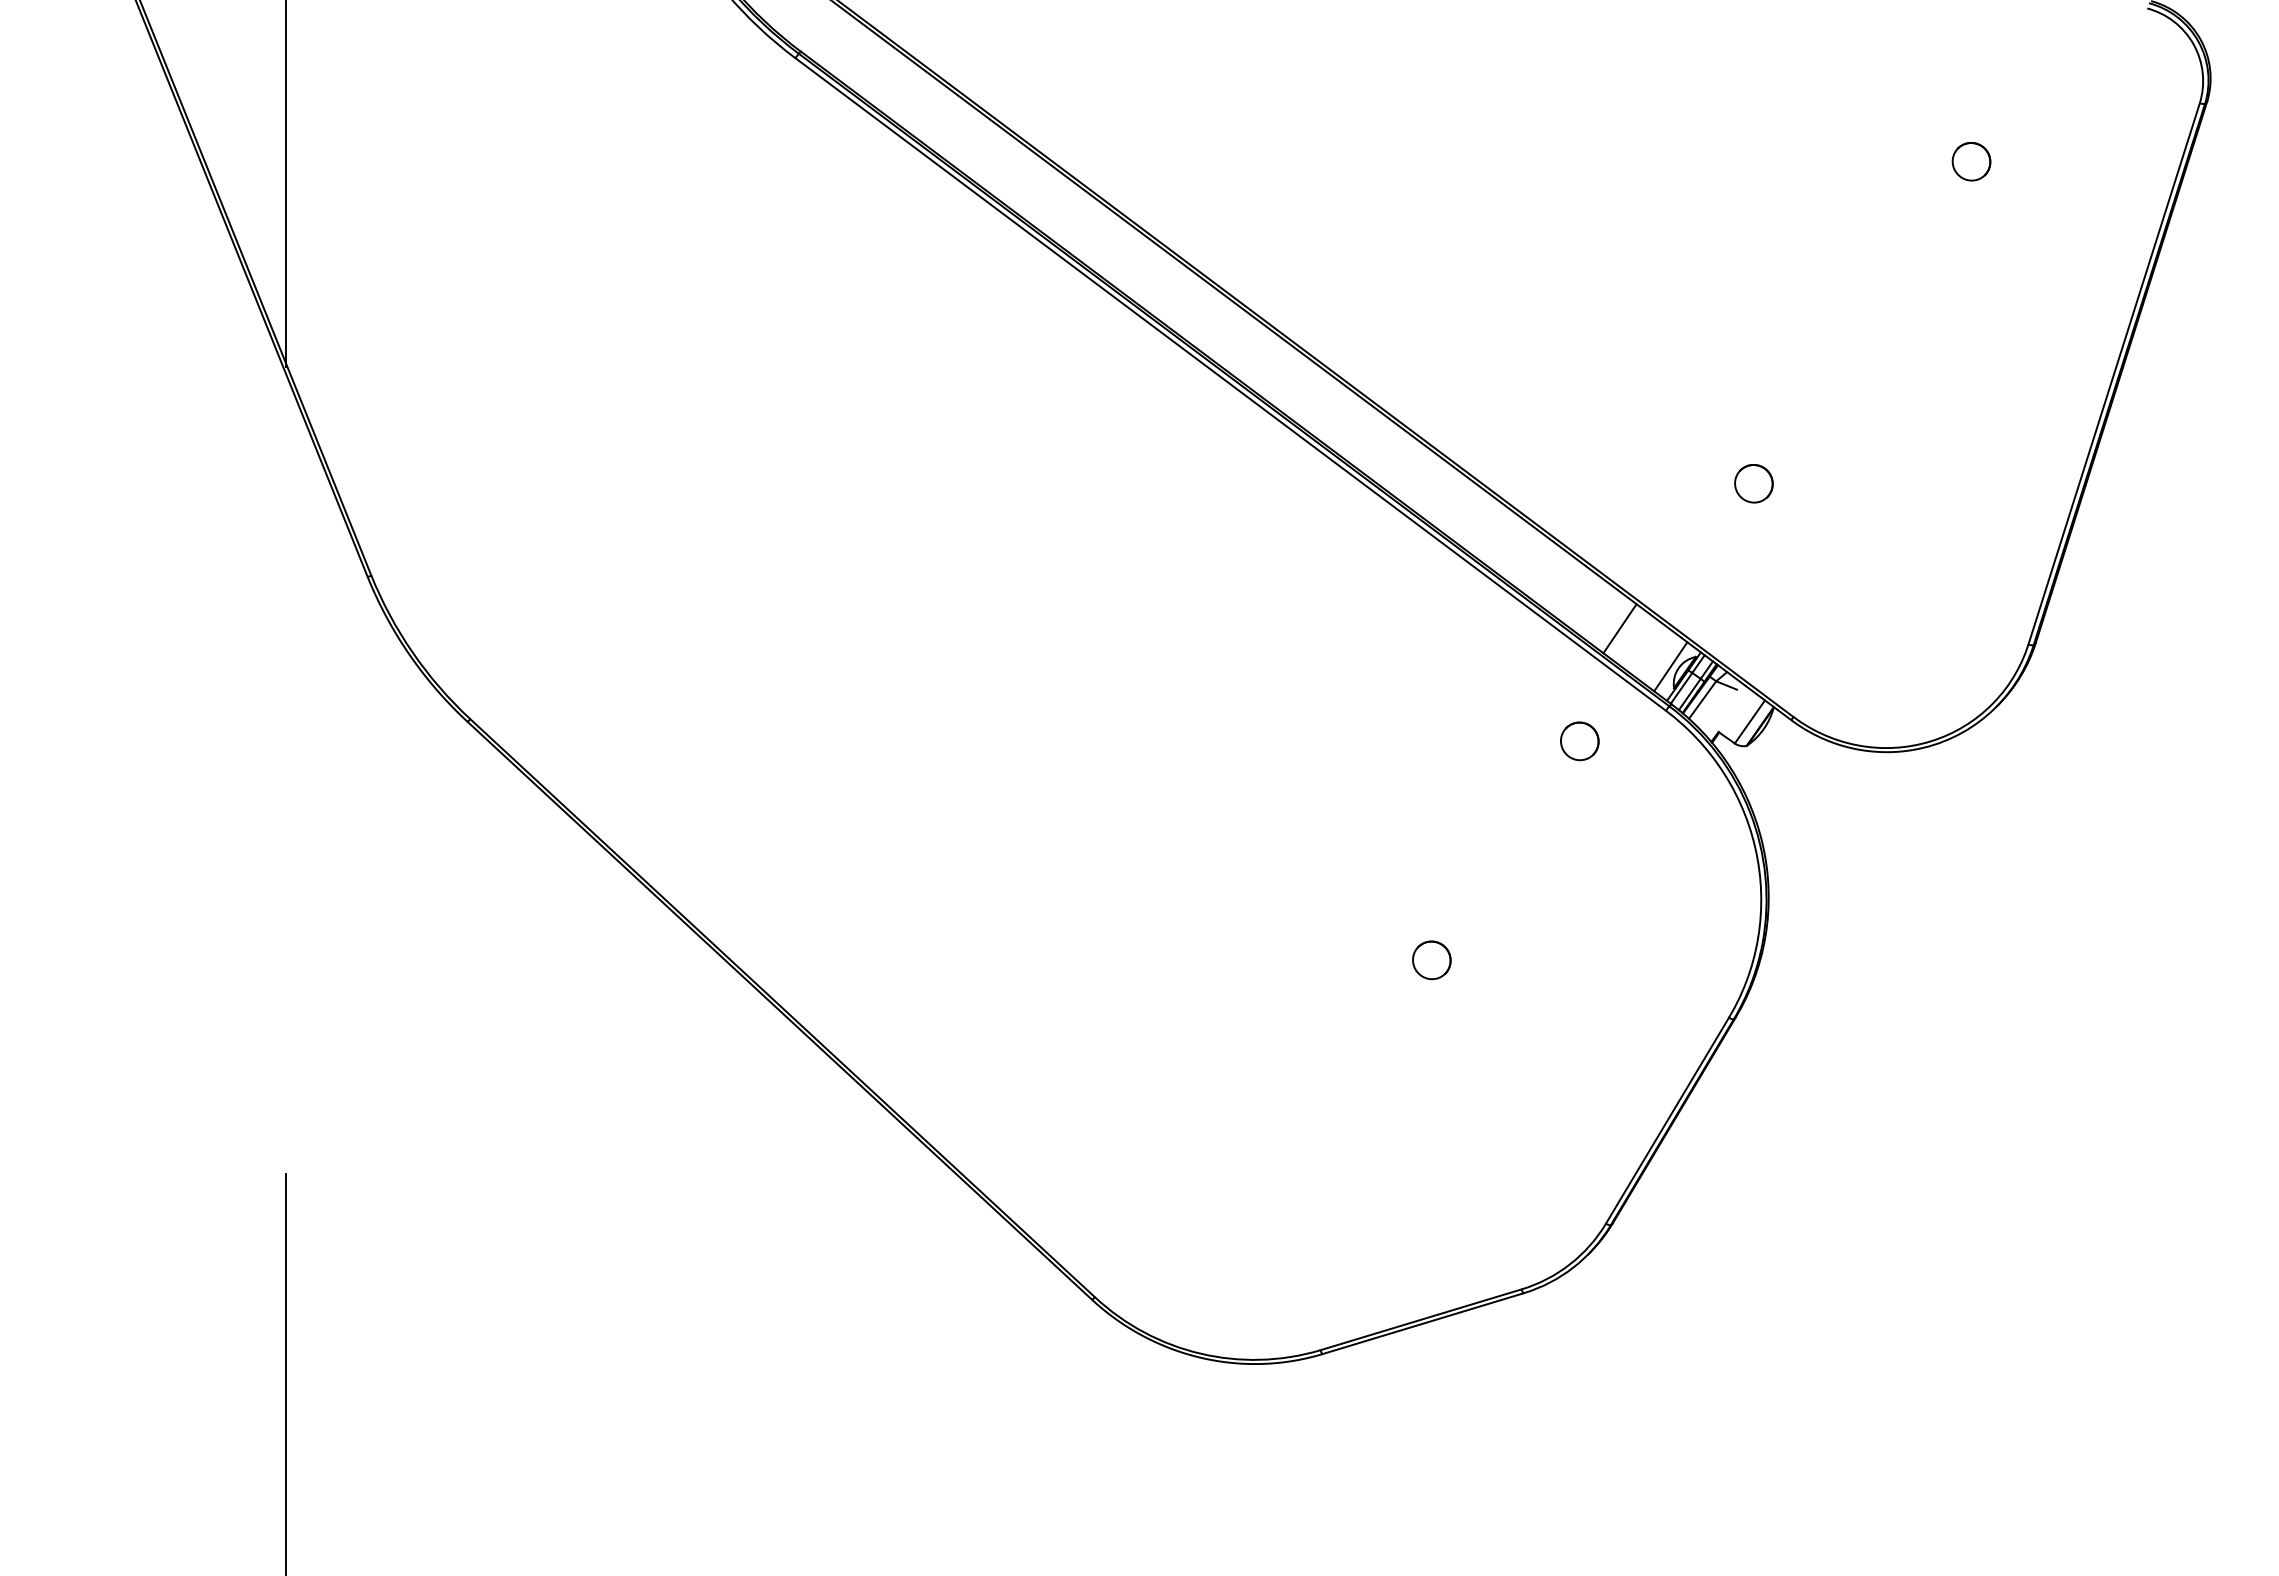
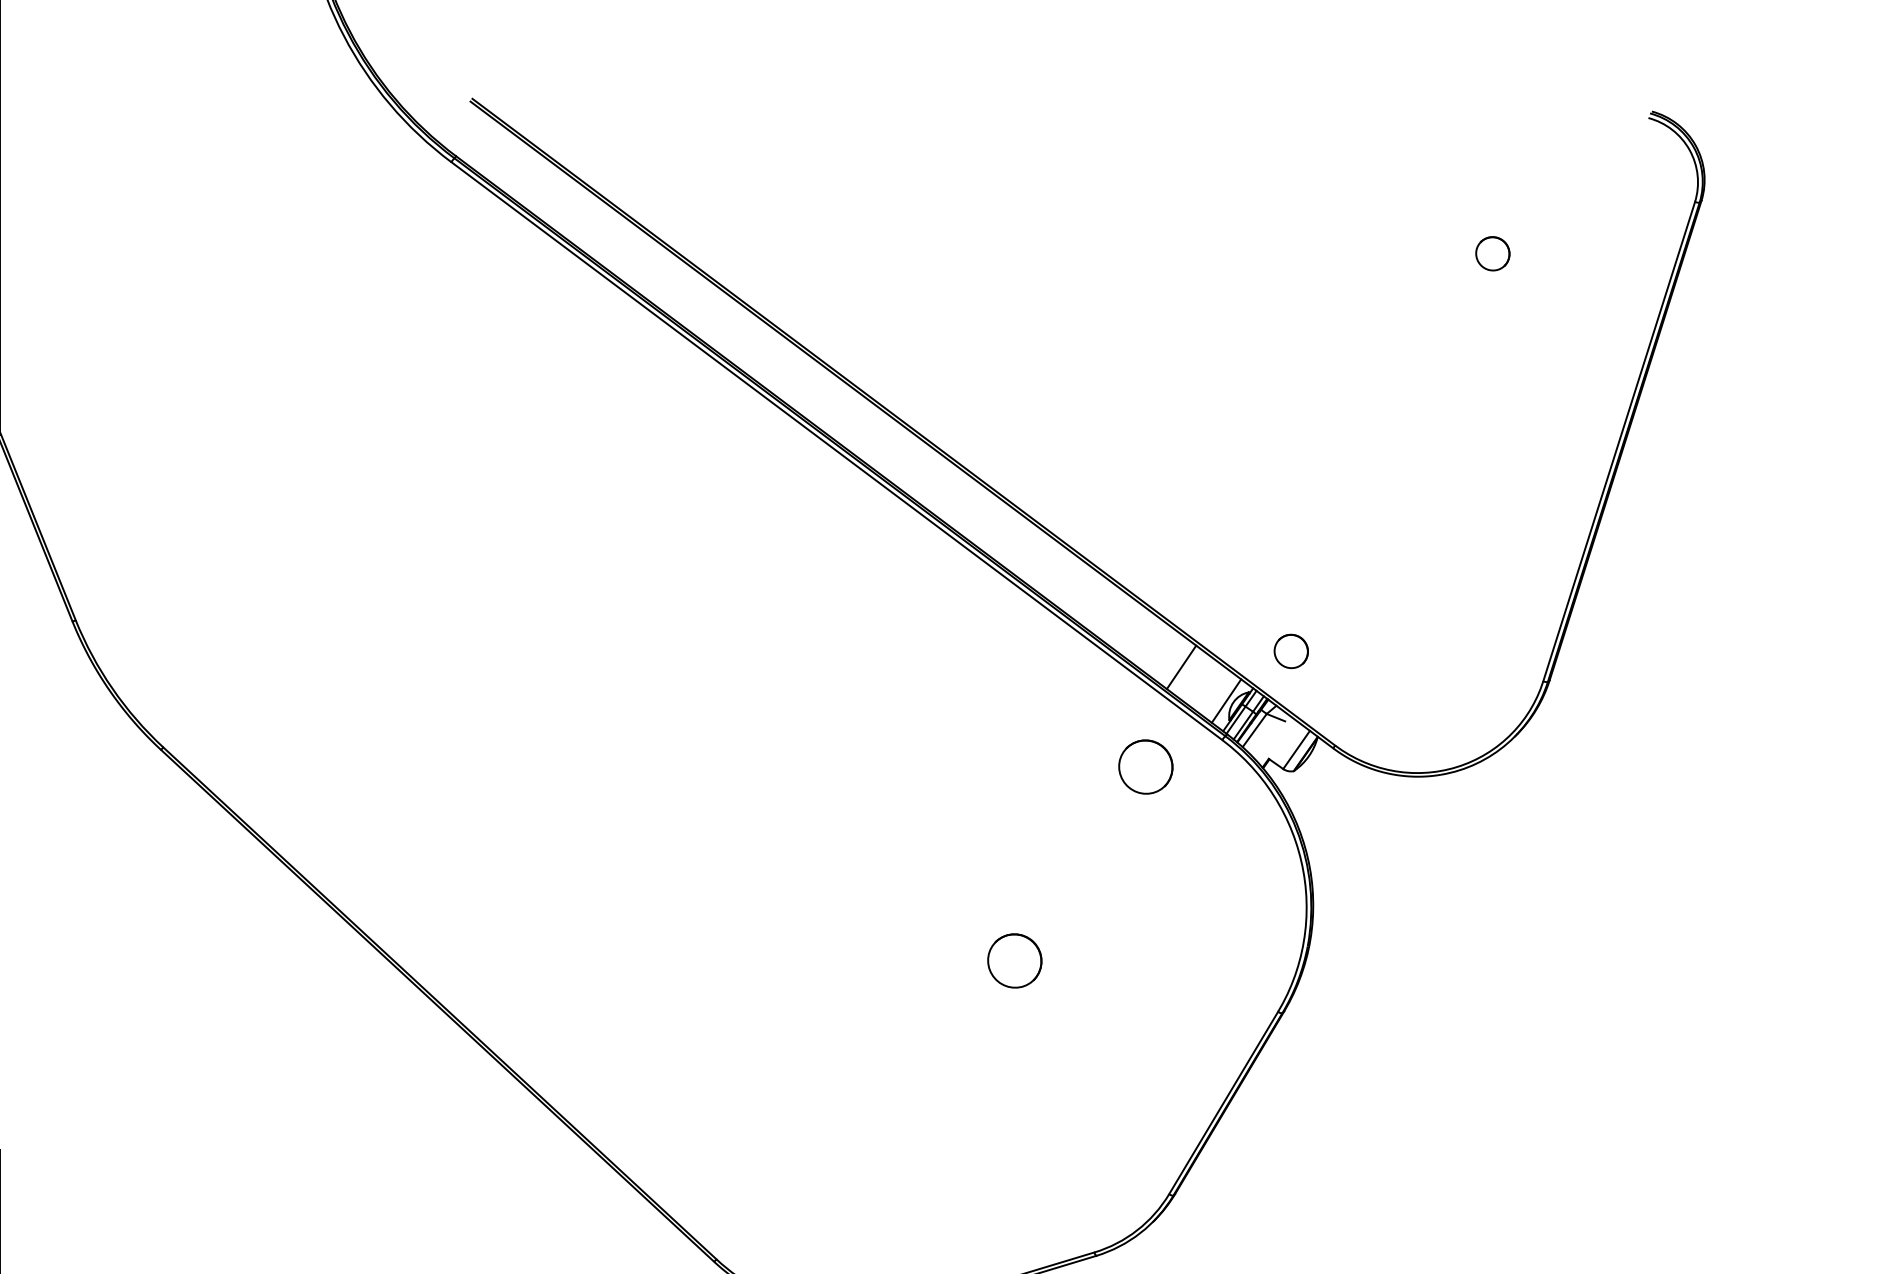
part: (1753, 483) -> (1290, 651), moved
part: (1579, 741) -> (1145, 767), size x1.6
part: (1431, 960) -> (1014, 961), size x1.6

